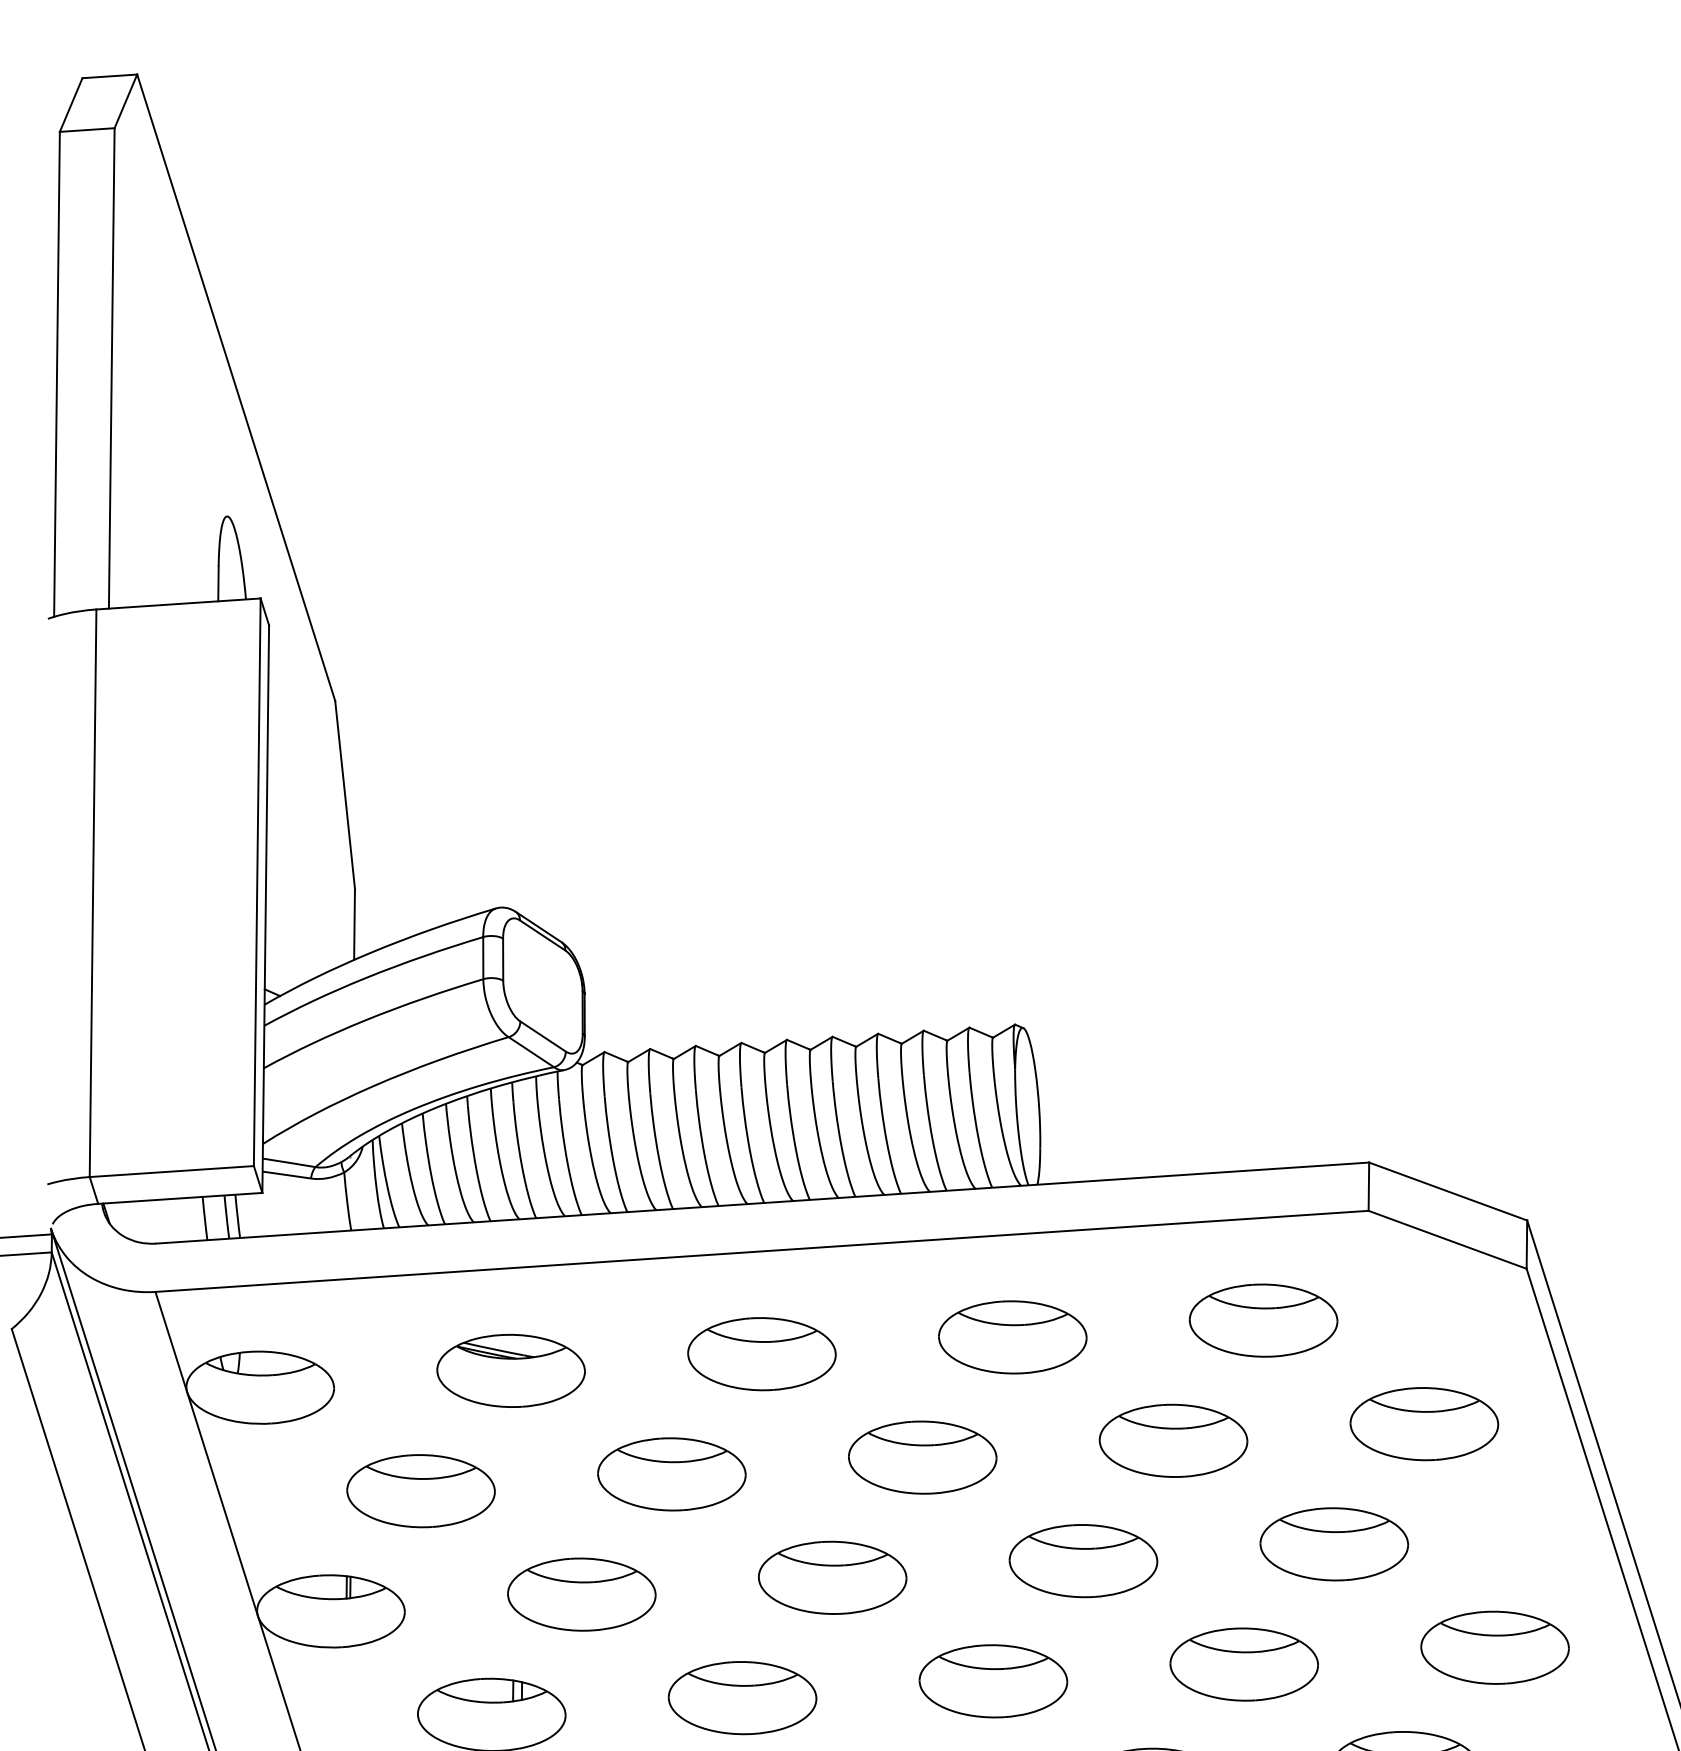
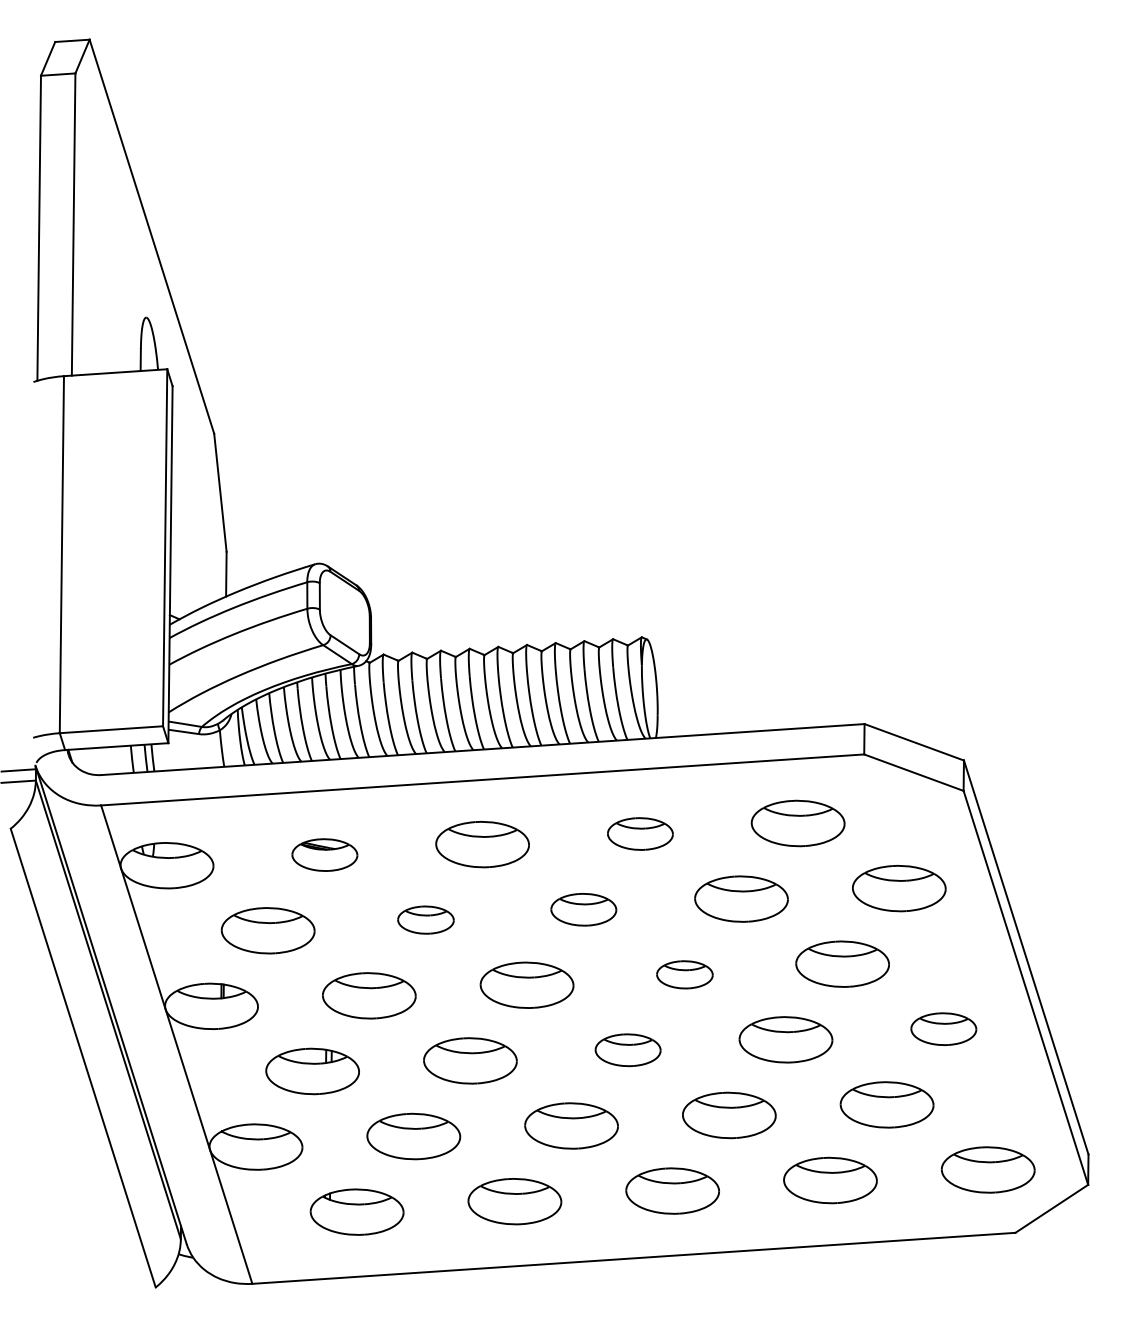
part: (1012, 1336) -> (640, 833), size x0.7
part: (510, 1369) -> (324, 854), size x0.7
part: (922, 1457) -> (583, 909), size x0.7
part: (671, 1473) -> (425, 919), size x0.6
part: (1082, 1560) -> (684, 974), size x0.6
part: (1494, 1646) -> (943, 1028), size x0.7
part: (992, 1679) -> (627, 1049), size x0.7

